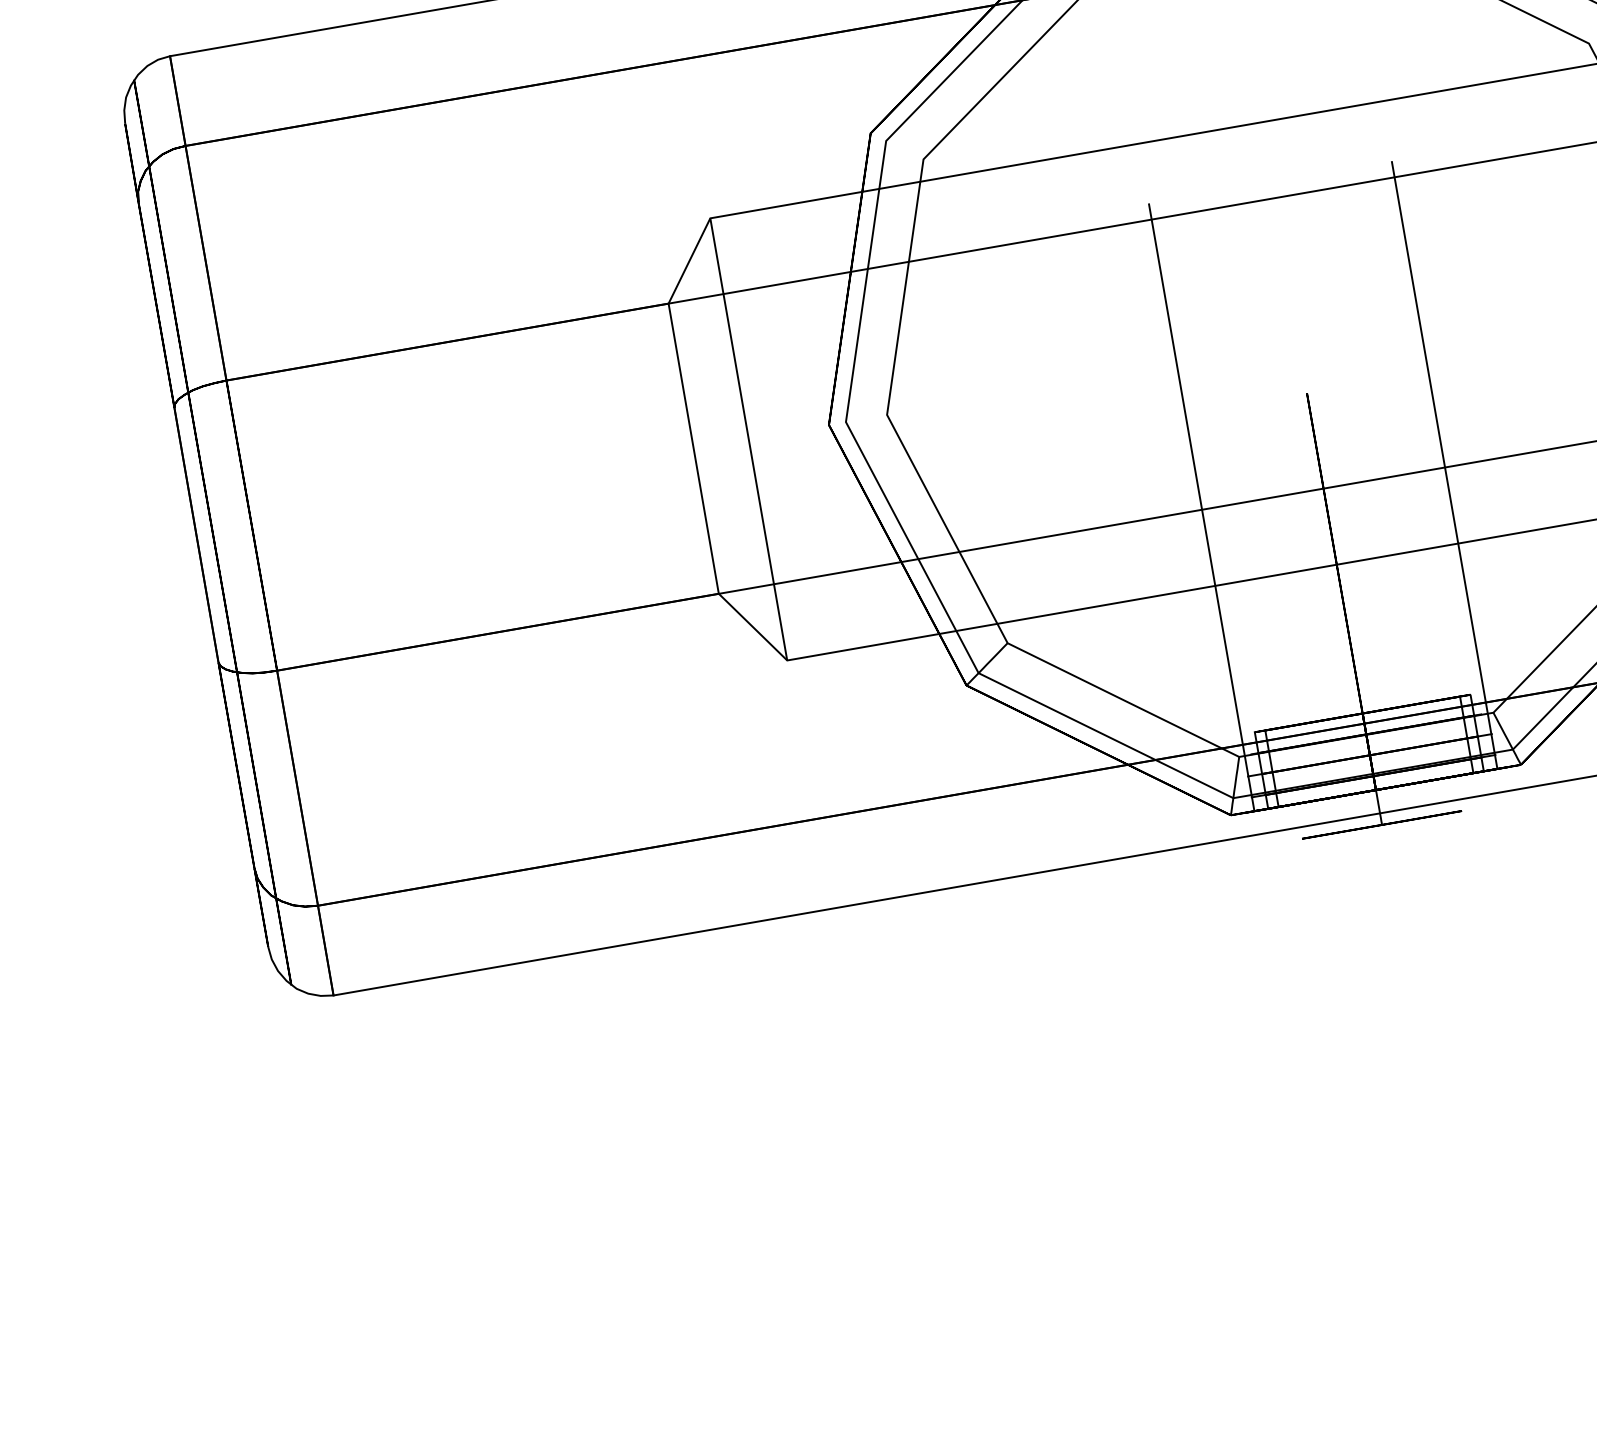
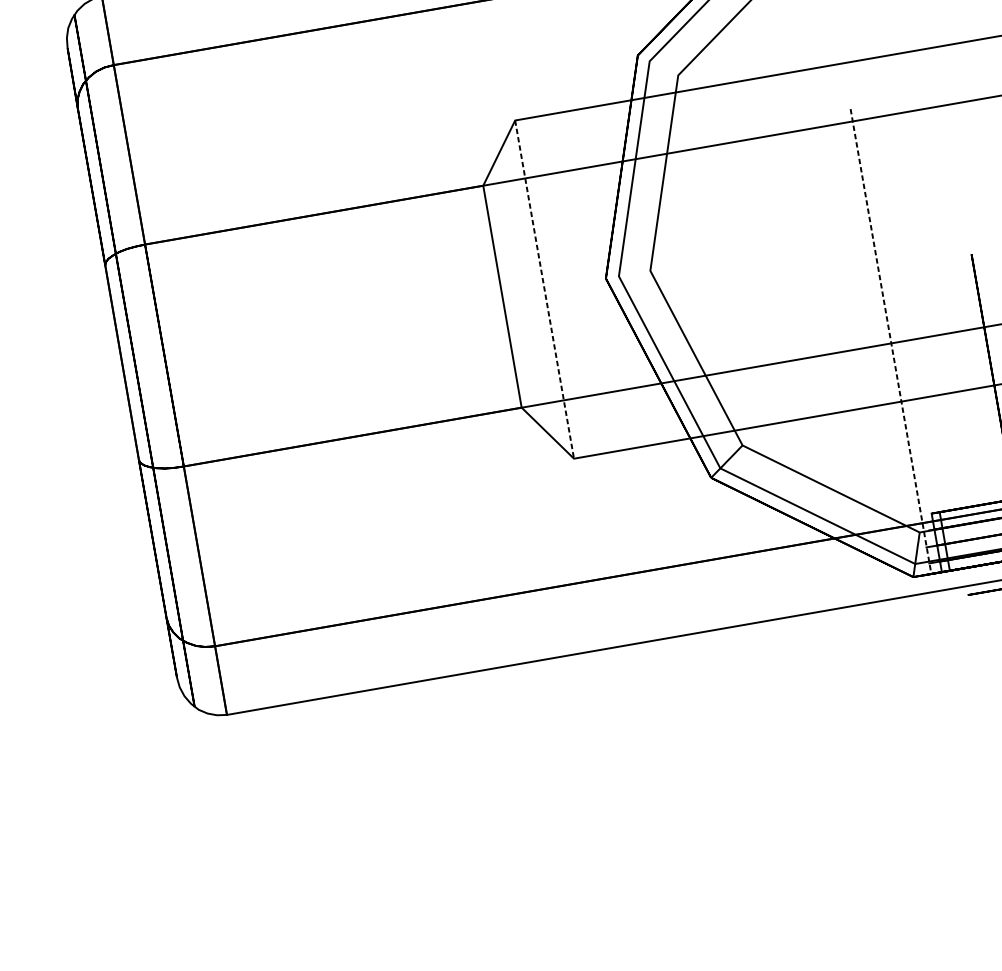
line: (748, 439) -> (544, 289), solid -> dashed
line: (1201, 507) -> (890, 341), solid -> dashed

